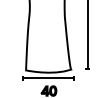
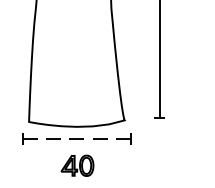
line: (48, 78) -> (76, 139), solid -> dashed

